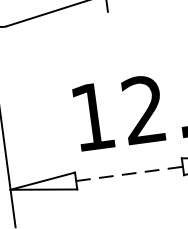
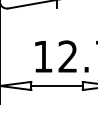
line: (130, 172) -> (57, 85), dashed -> solid

